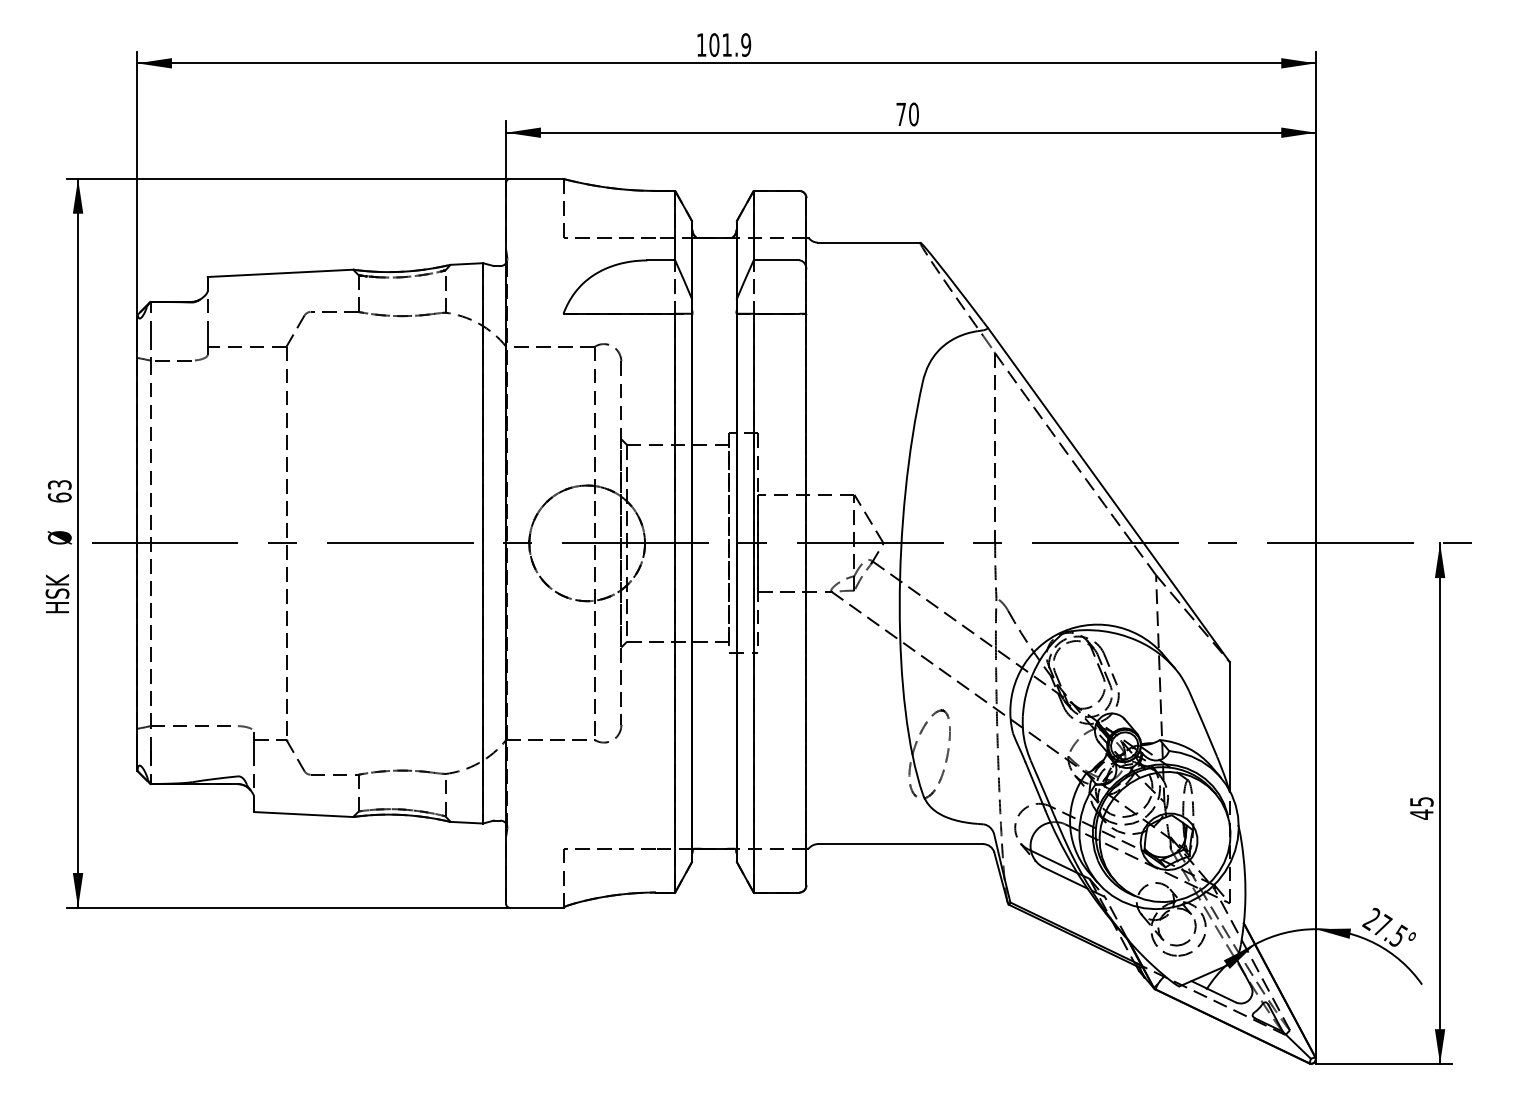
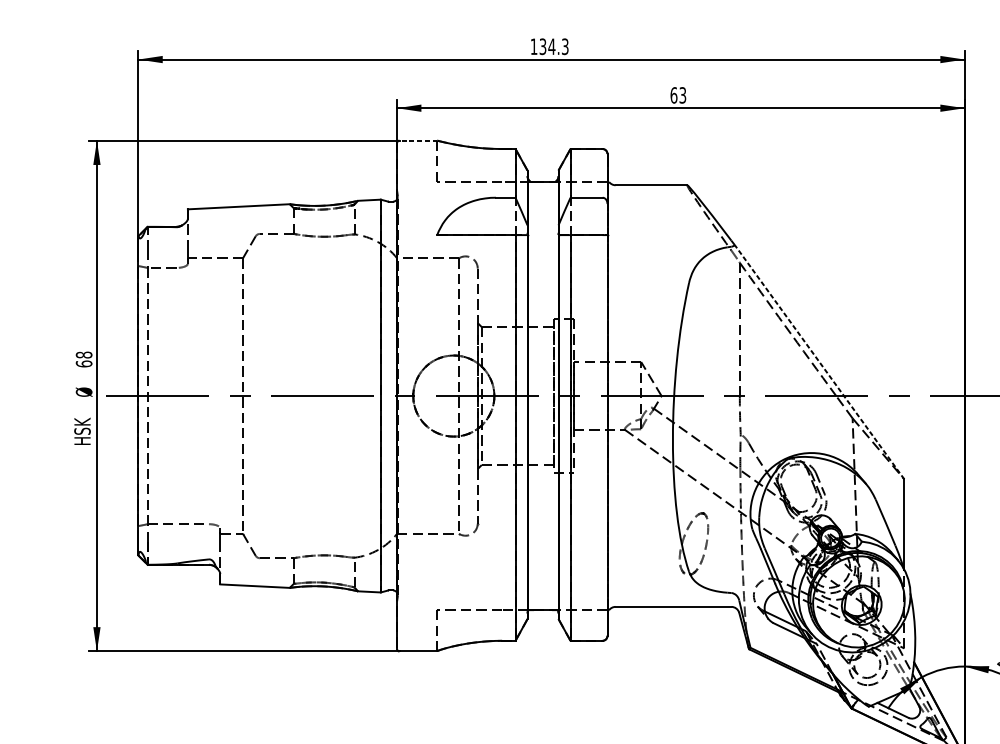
text: (730, 44) -> (554, 46), 101.9 -> 134.3
text: (907, 114) -> (678, 95), 70 -> 63
line: (536, 179) -> (418, 140), solid -> dashed
text: (59, 484) -> (83, 354), 63 -> 68
line: (1108, 494) -> (819, 361), solid -> dashed

